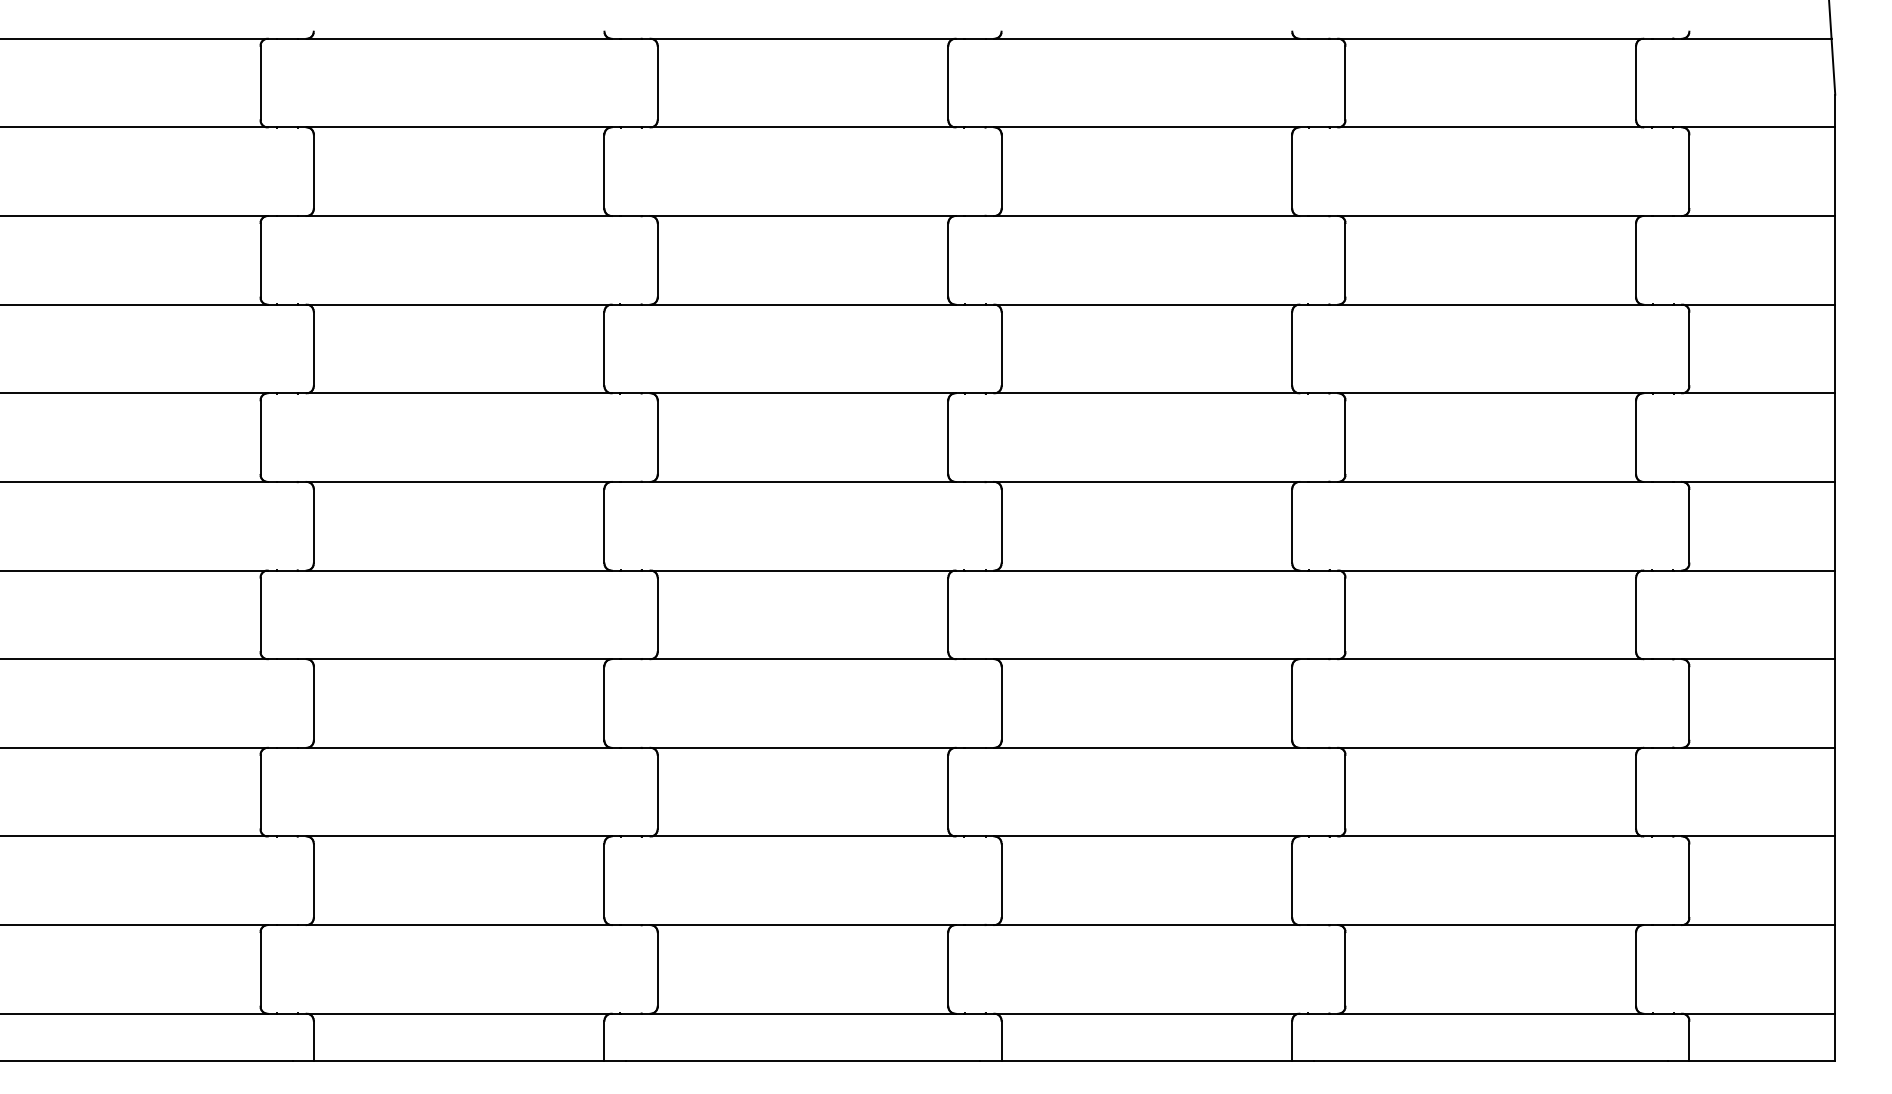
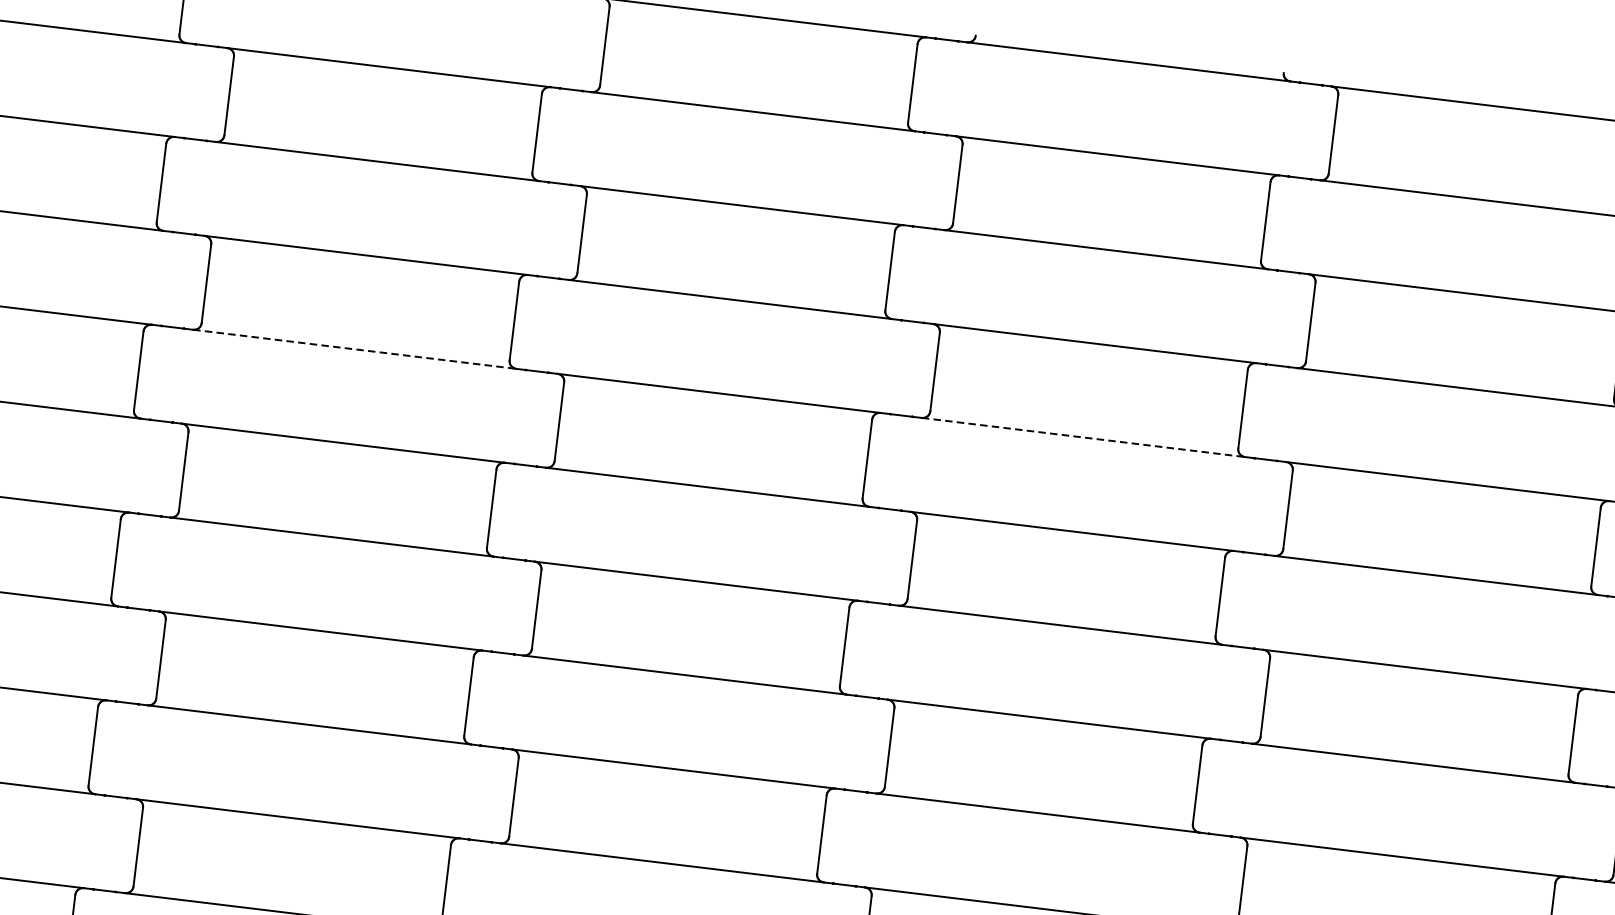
line: (459, 393) -> (355, 349), solid -> dashed
line: (1147, 393) -> (1083, 437), solid -> dashed

